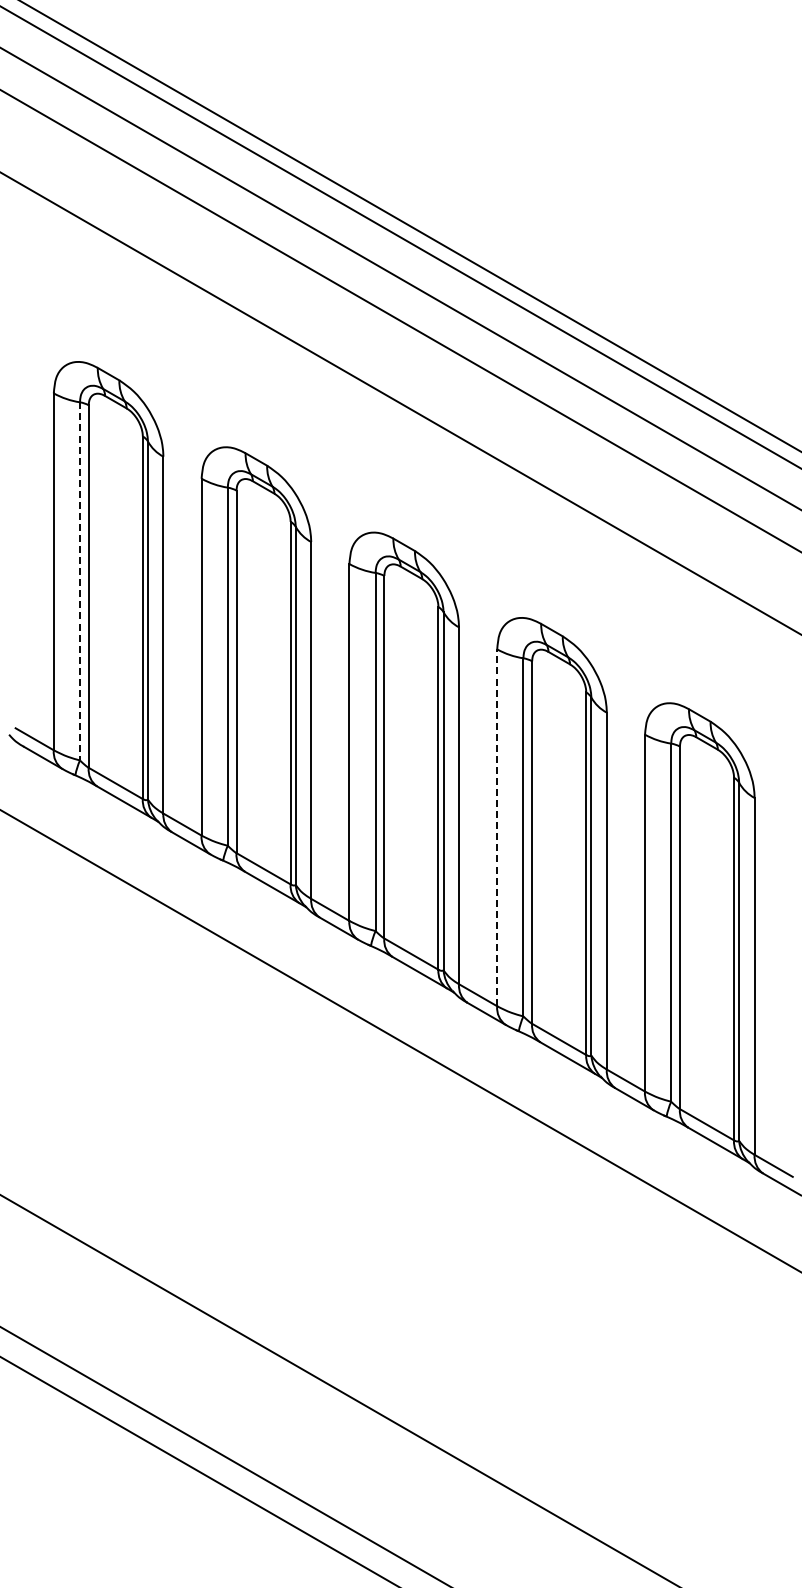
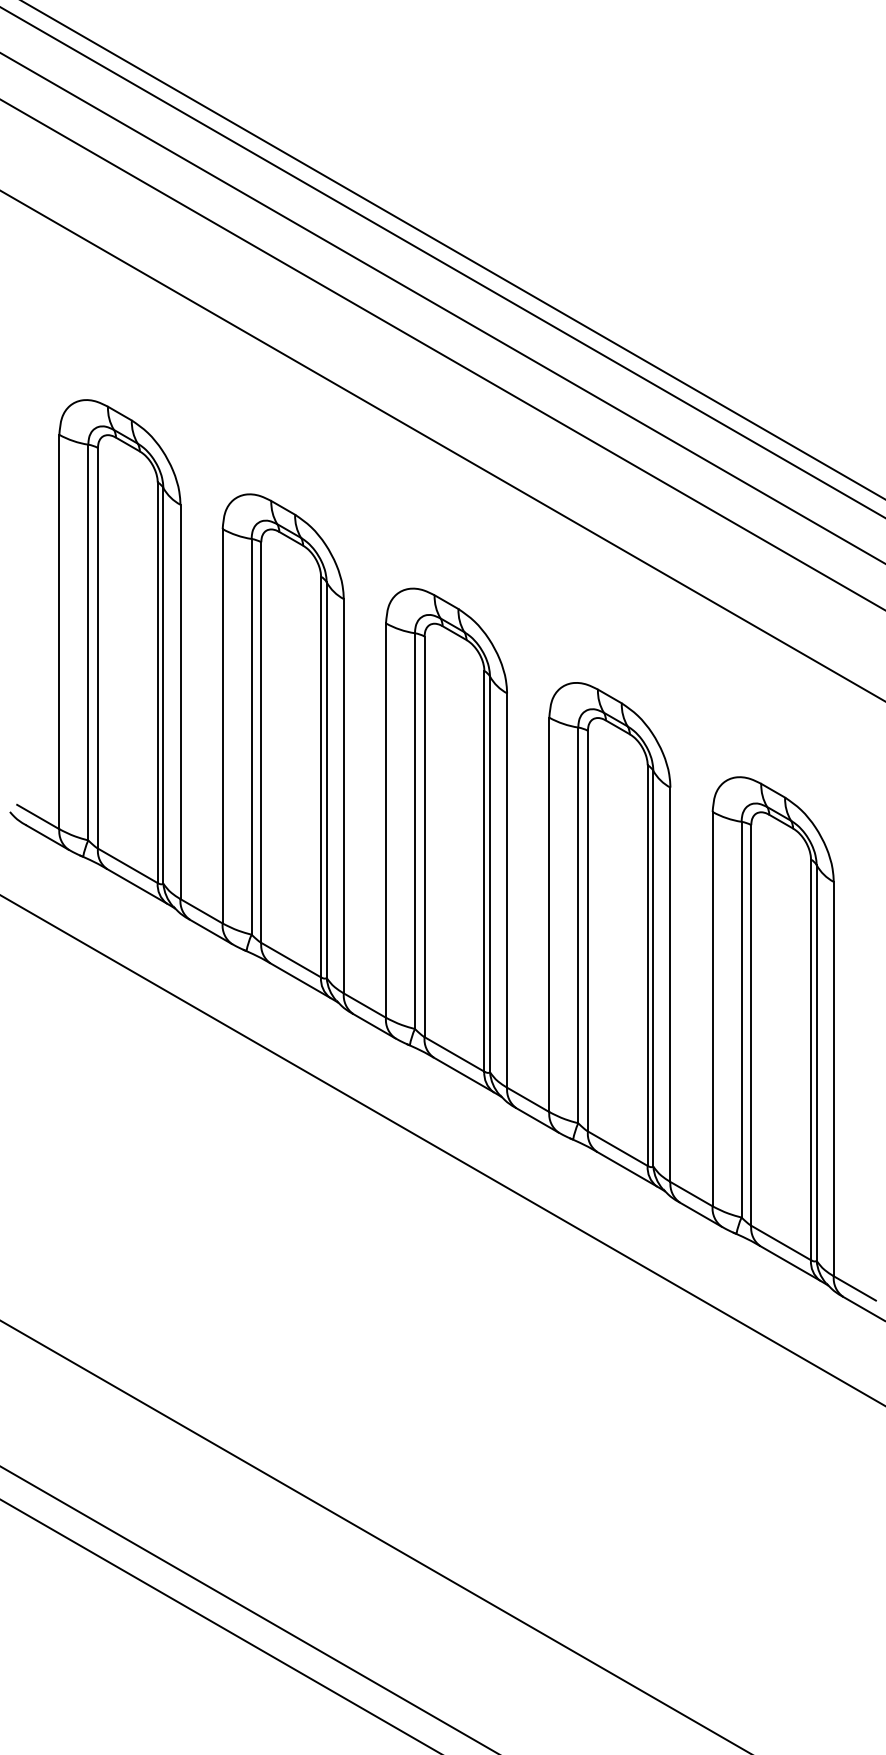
line: (80, 581) -> (88, 642), dashed -> solid
line: (497, 827) -> (549, 914), dashed -> solid

